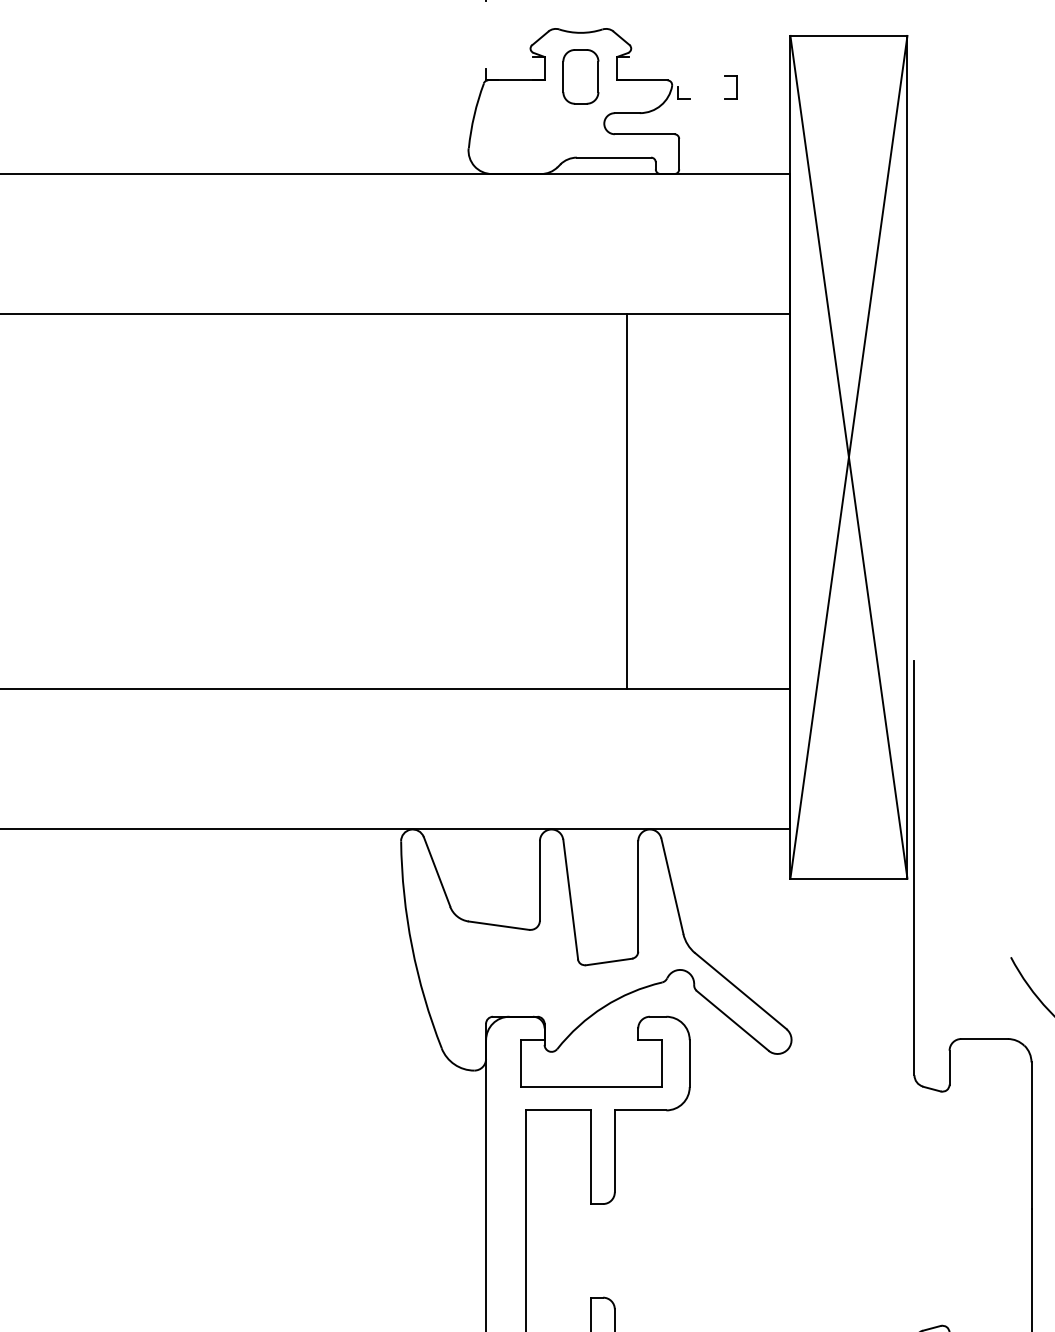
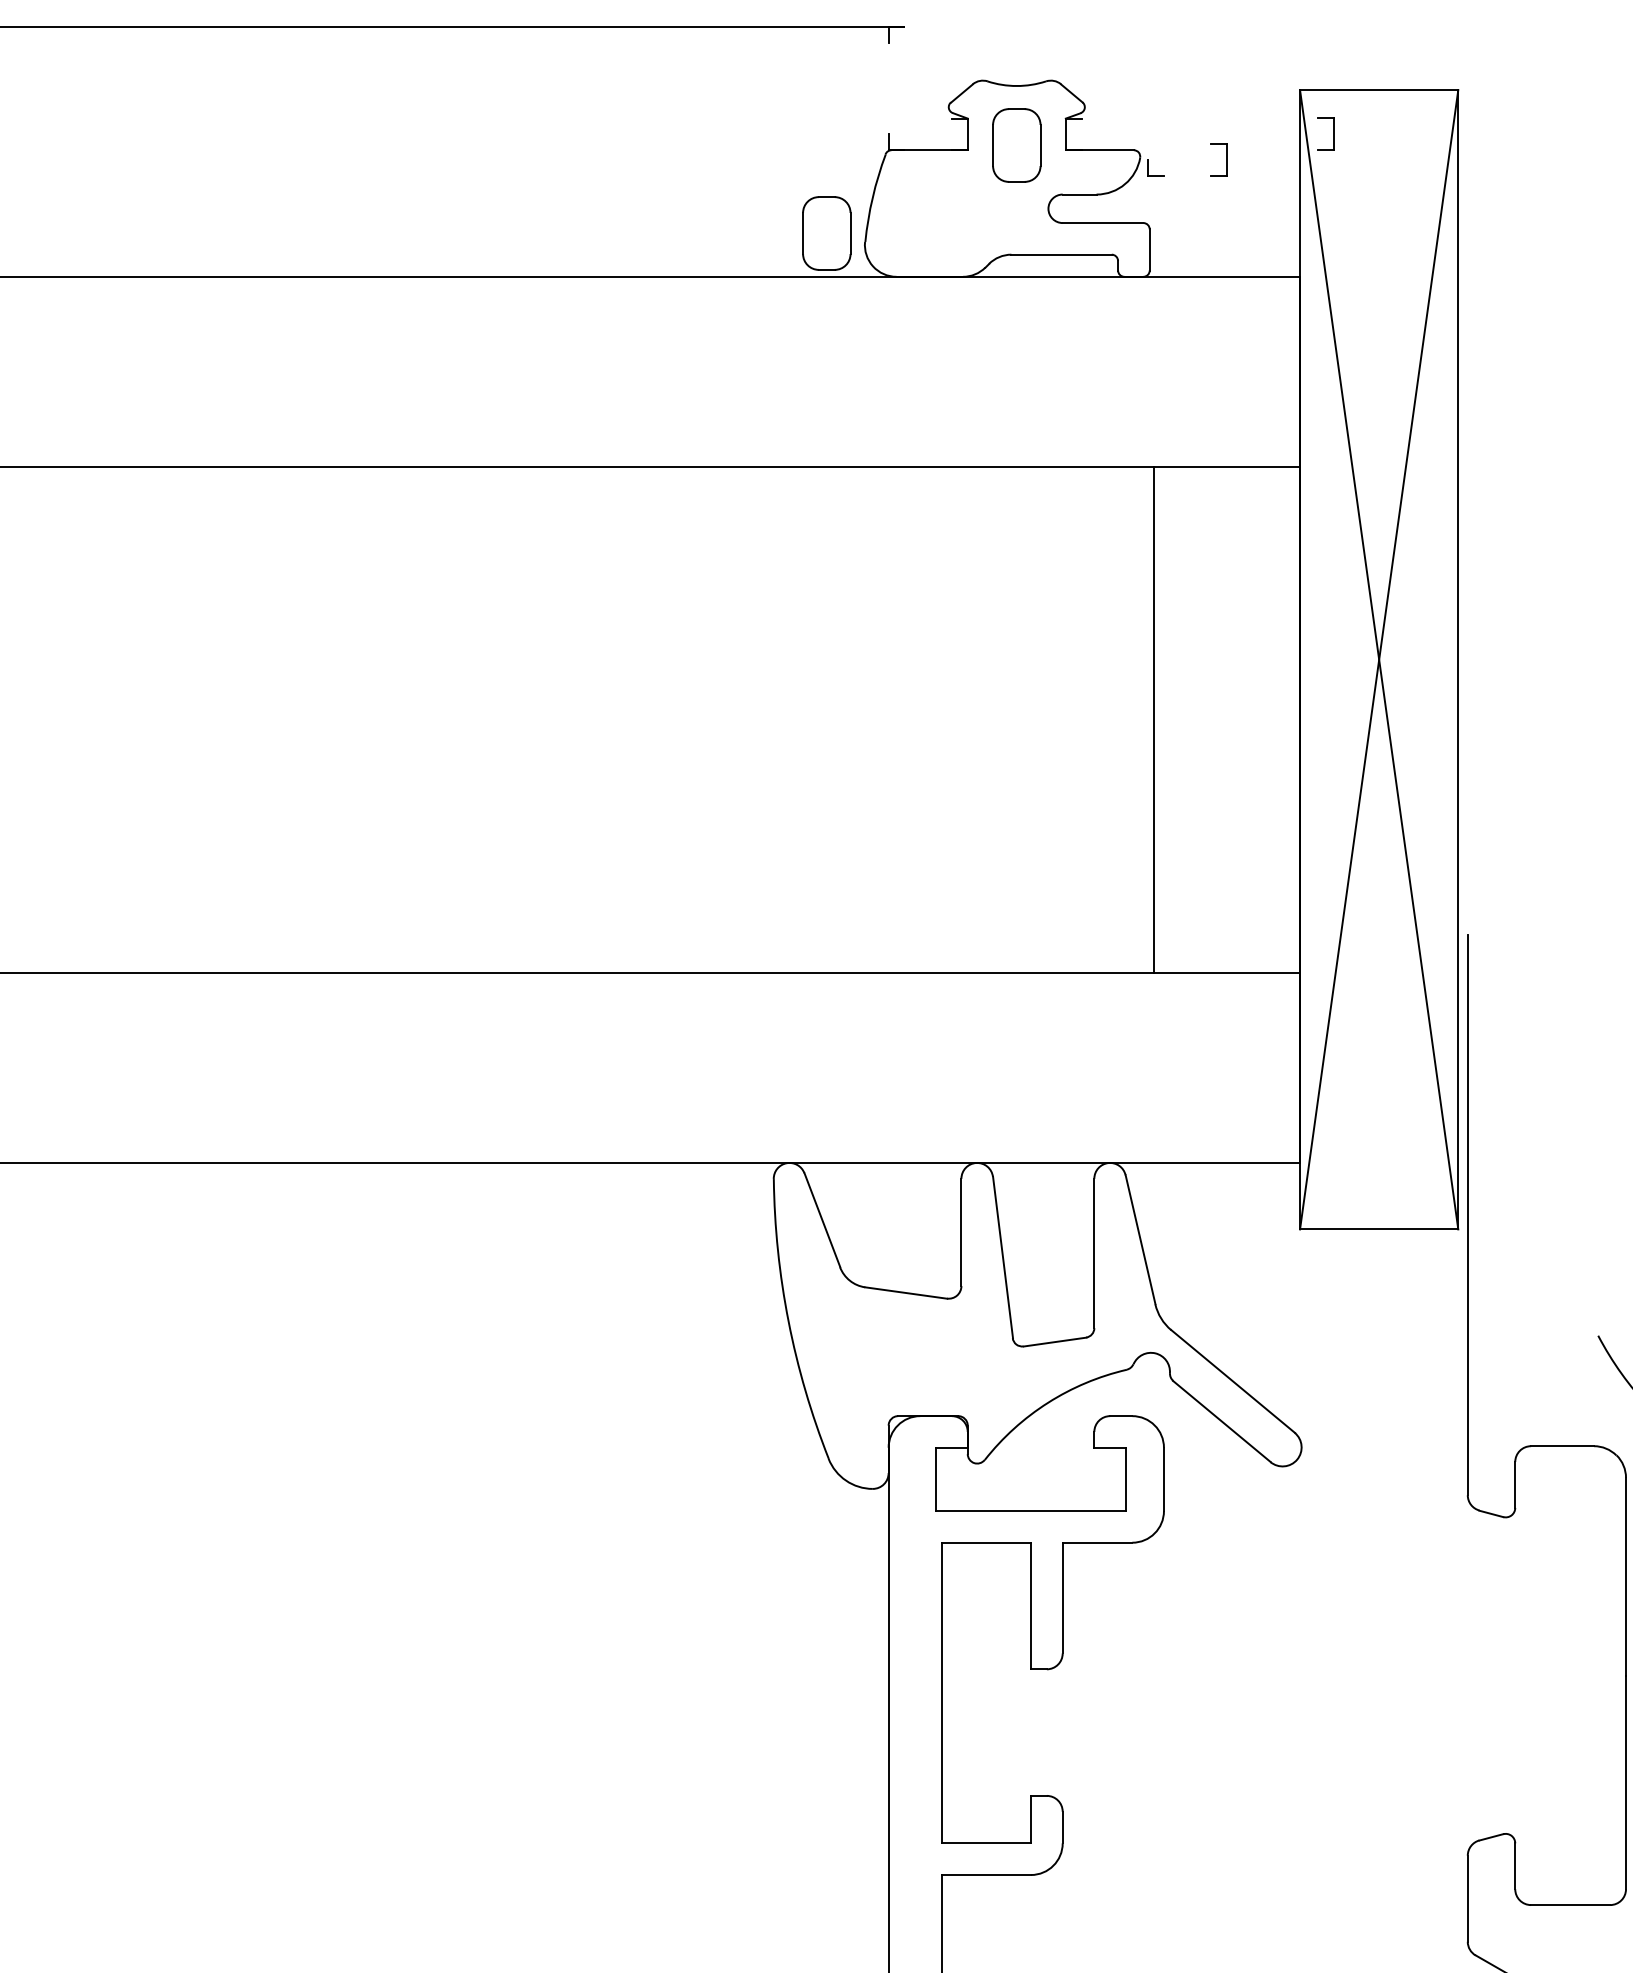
part: (815, 68) -> (1333, 133), added
part: (440, 141) -> (826, 233), added
line: (626, 501) -> (1153, 719), moved

